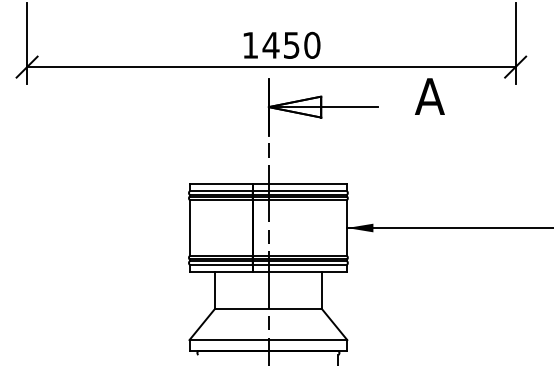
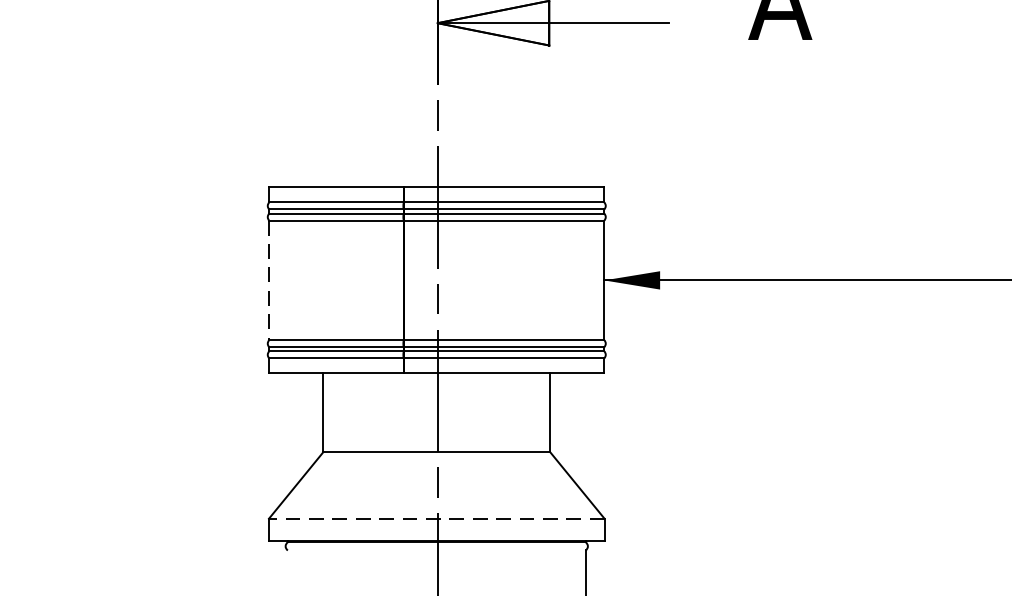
line: (189, 228) -> (268, 281), solid -> dashed
line: (268, 340) -> (436, 519), solid -> dashed

